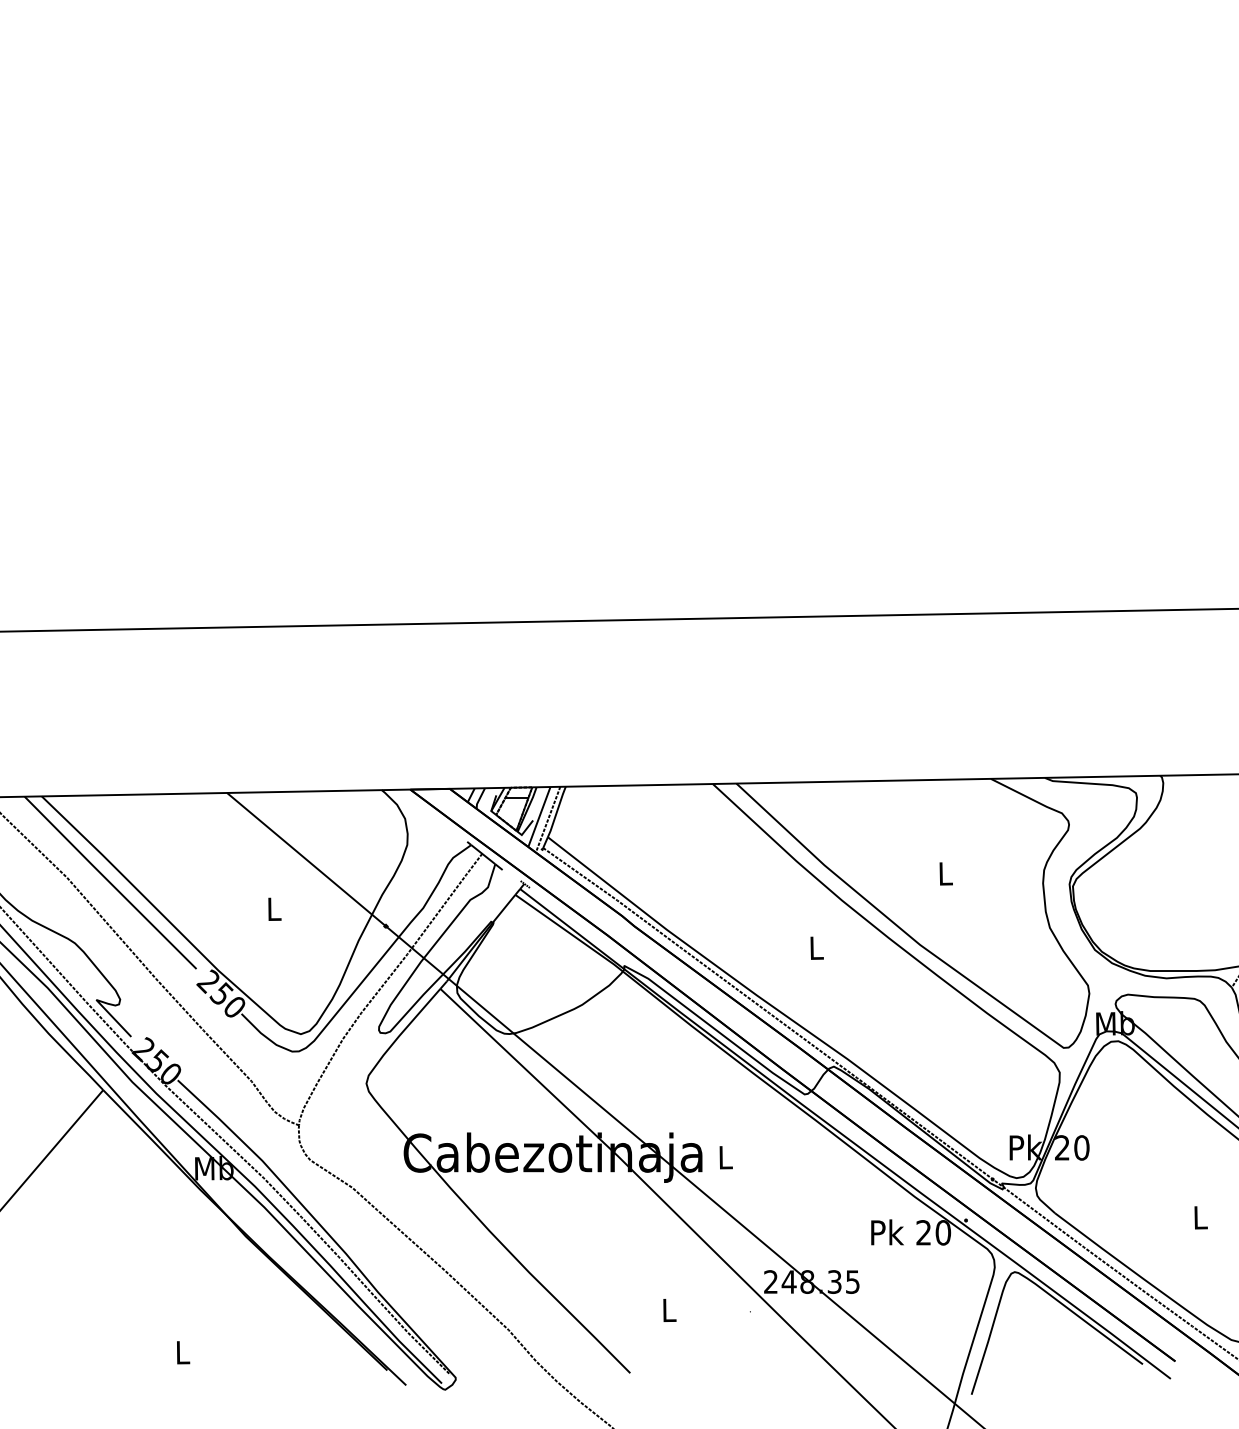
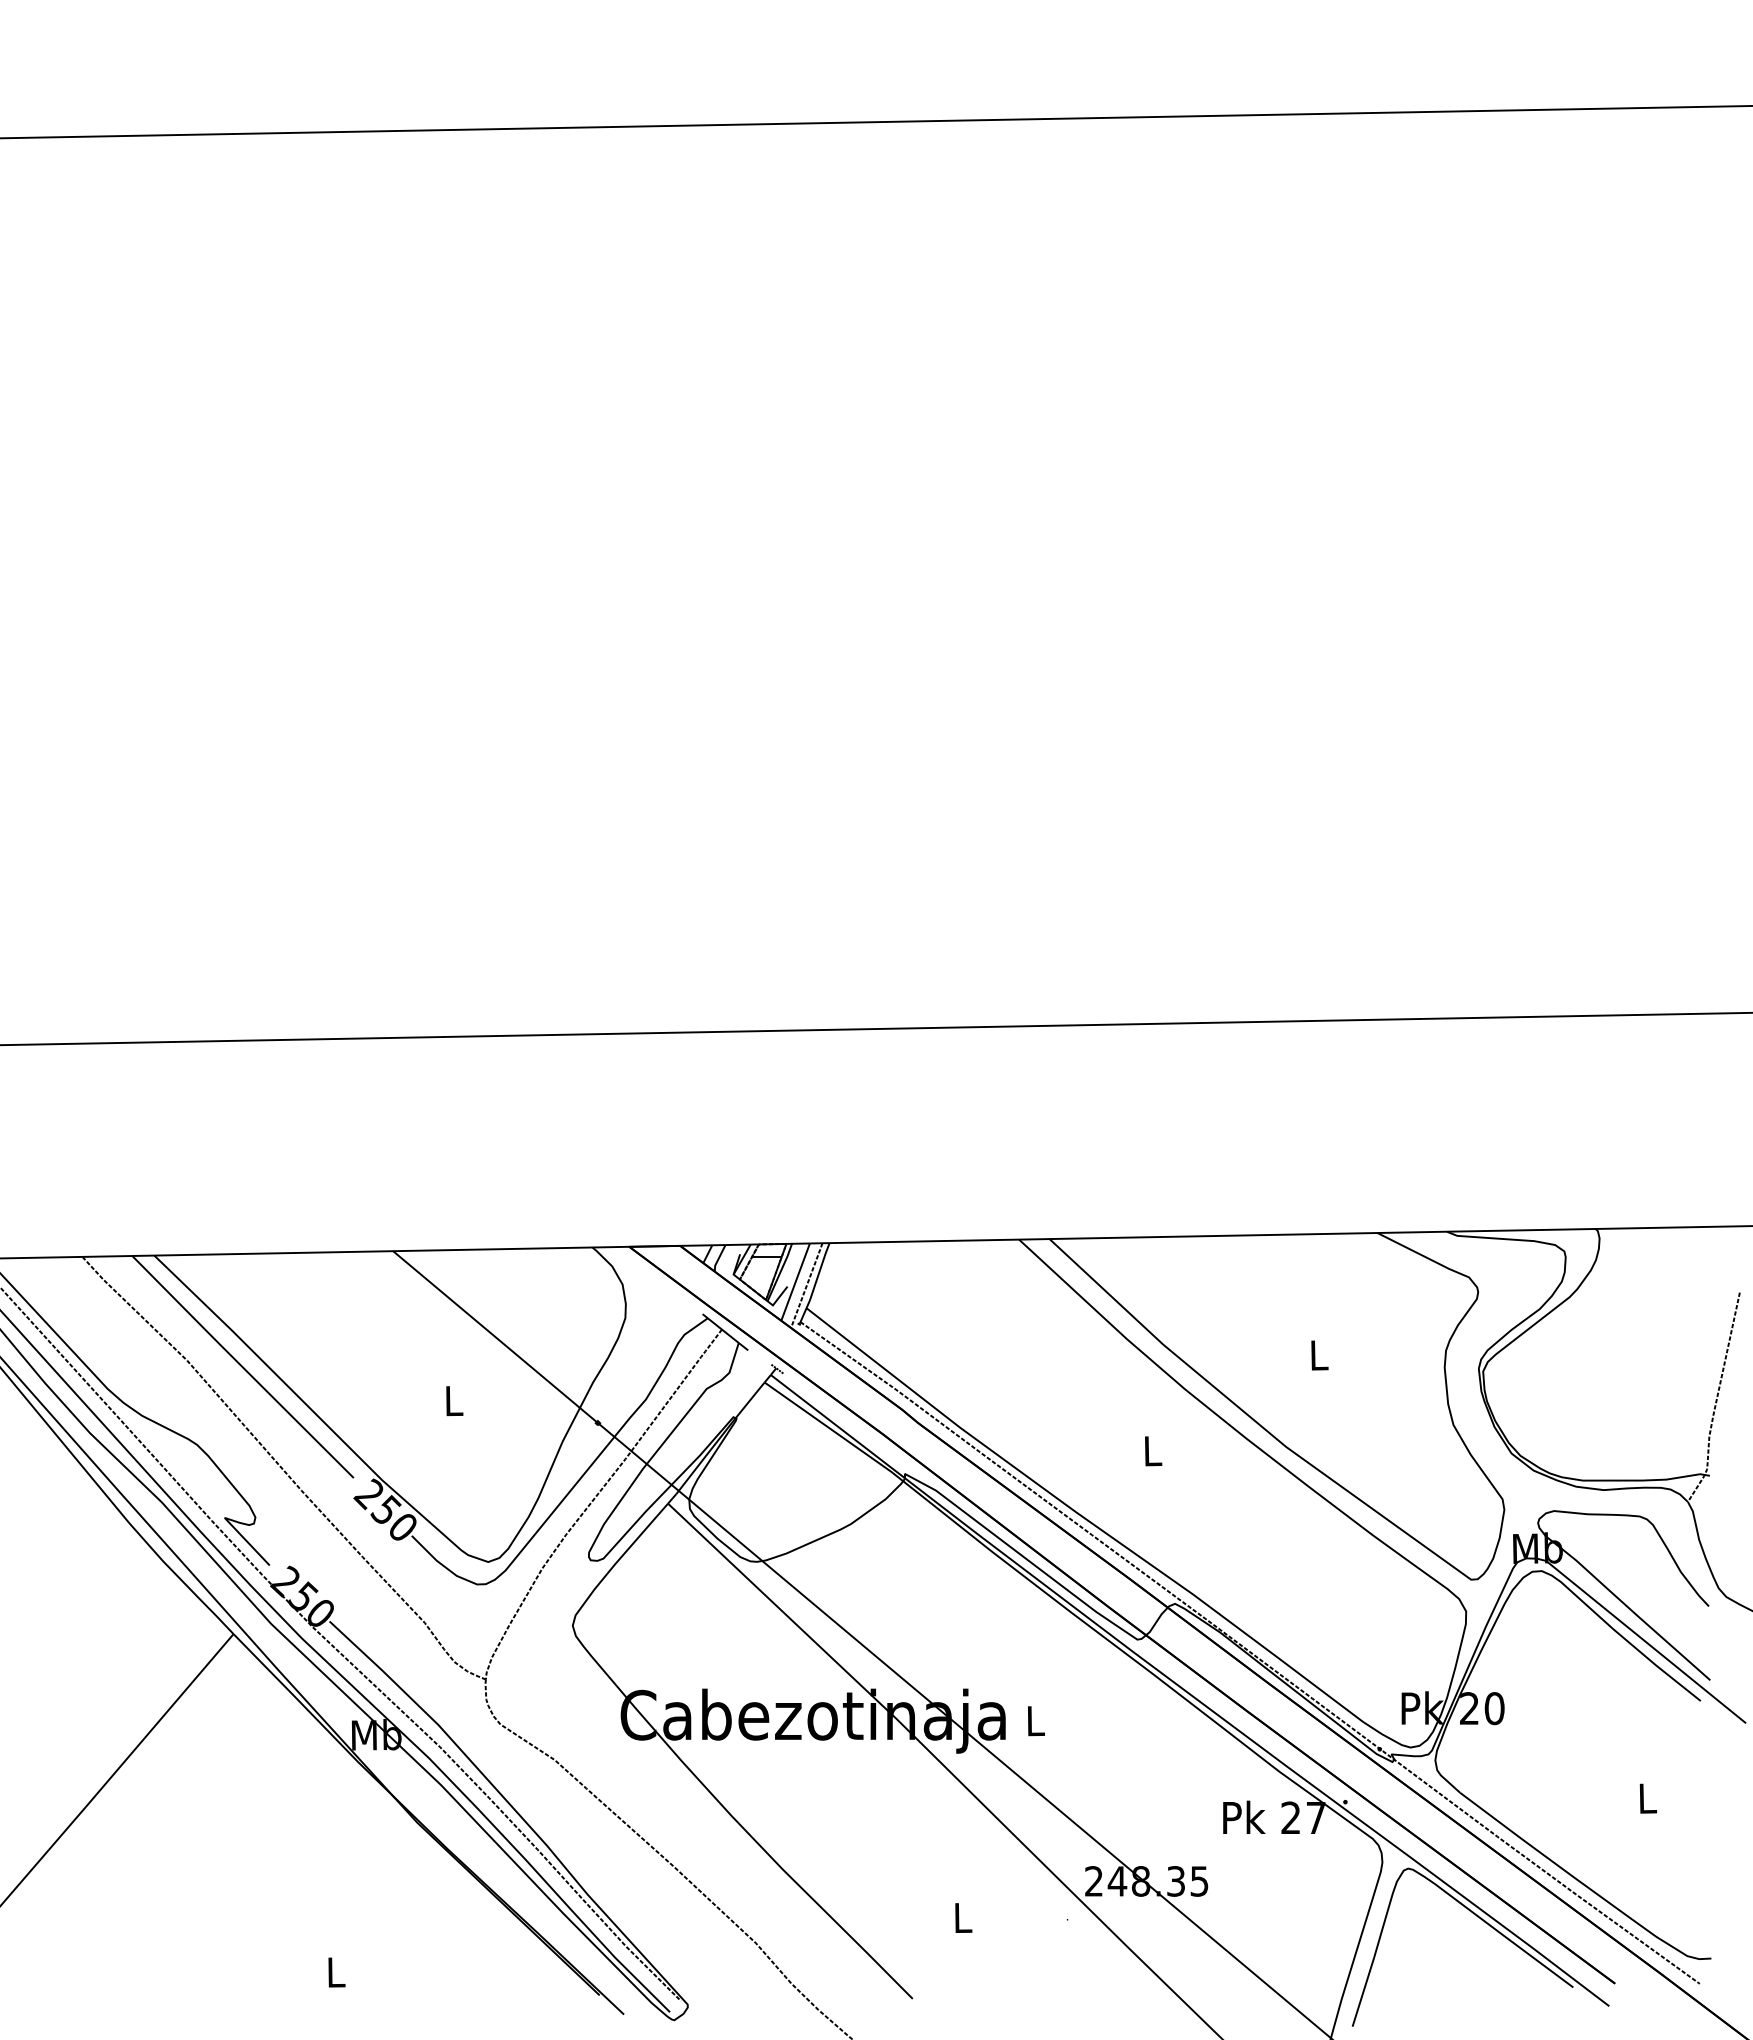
text: (943, 1232) -> (1316, 1817), 20 -> 27

